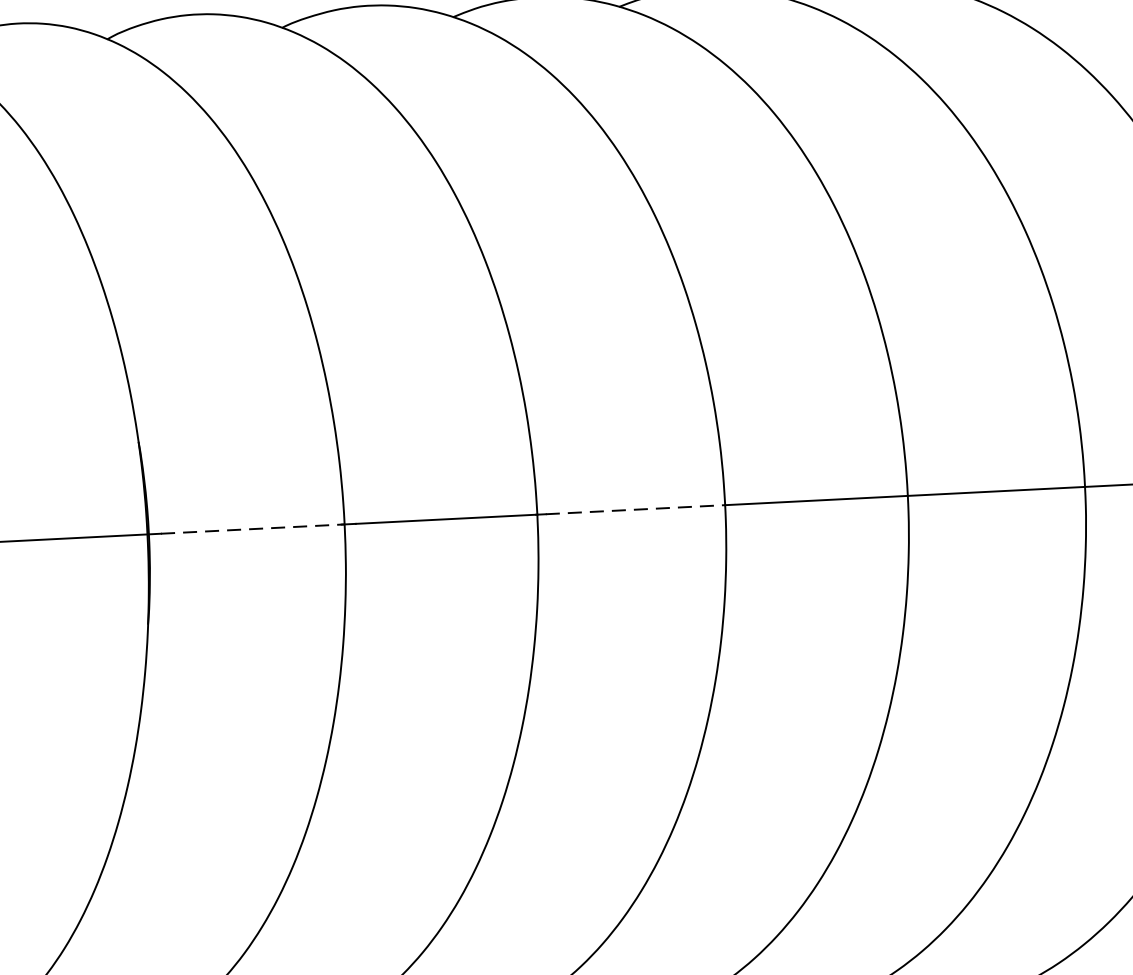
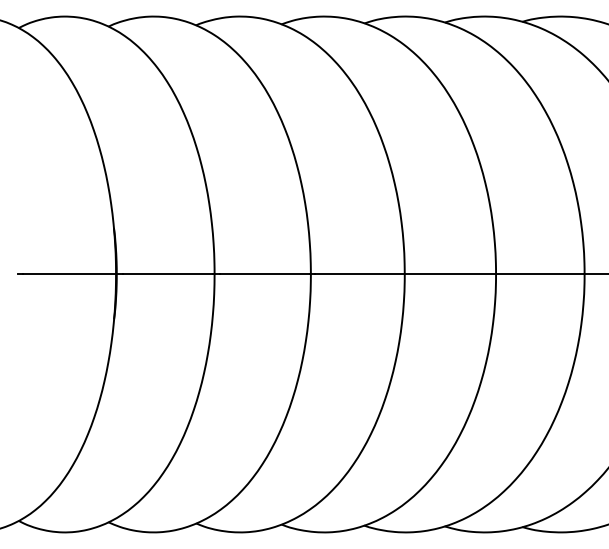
line: (634, 509) -> (359, 274), dashed -> solid
line: (252, 529) -> (168, 274), dashed -> solid

